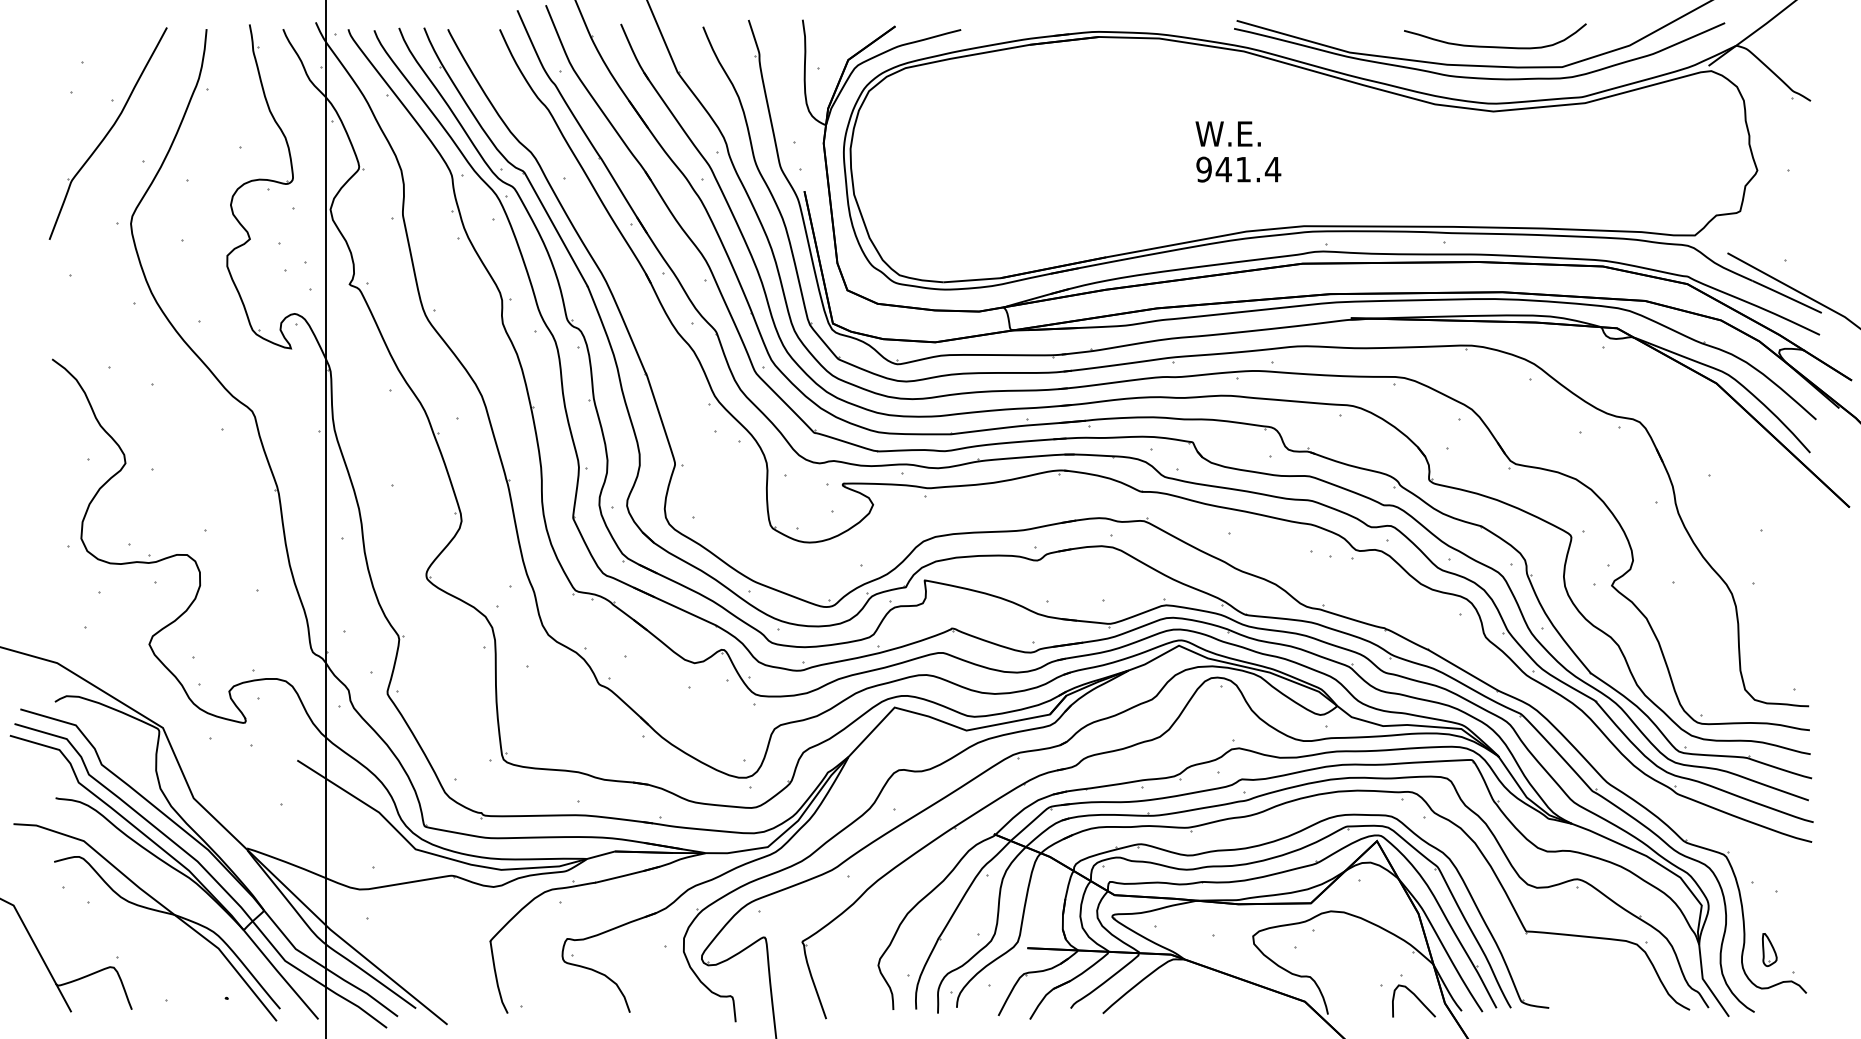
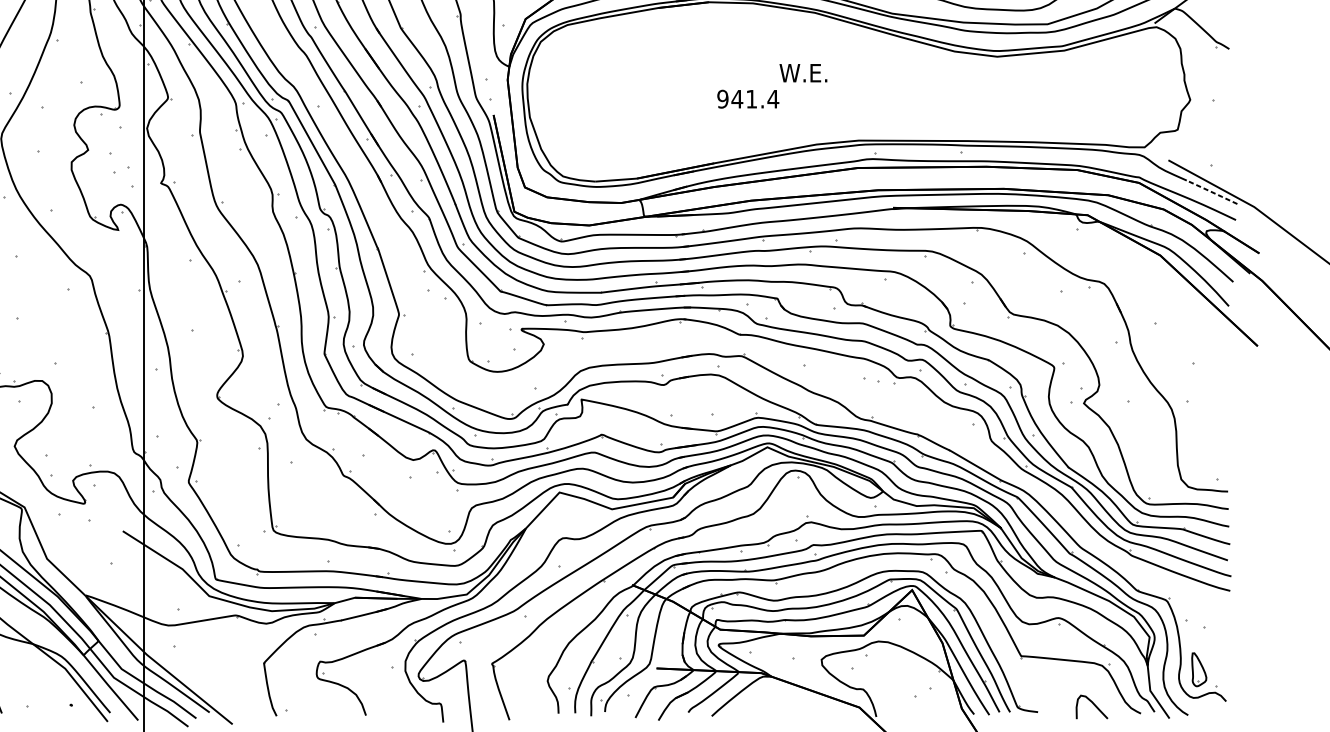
text: (1238, 169) -> (748, 99), moved
line: (1787, 296) -> (1212, 191), solid -> dashed
part: (1769, 949) -> (1199, 669), size x1.4
curve: (1415, 997) -> (1093, 704), moved

